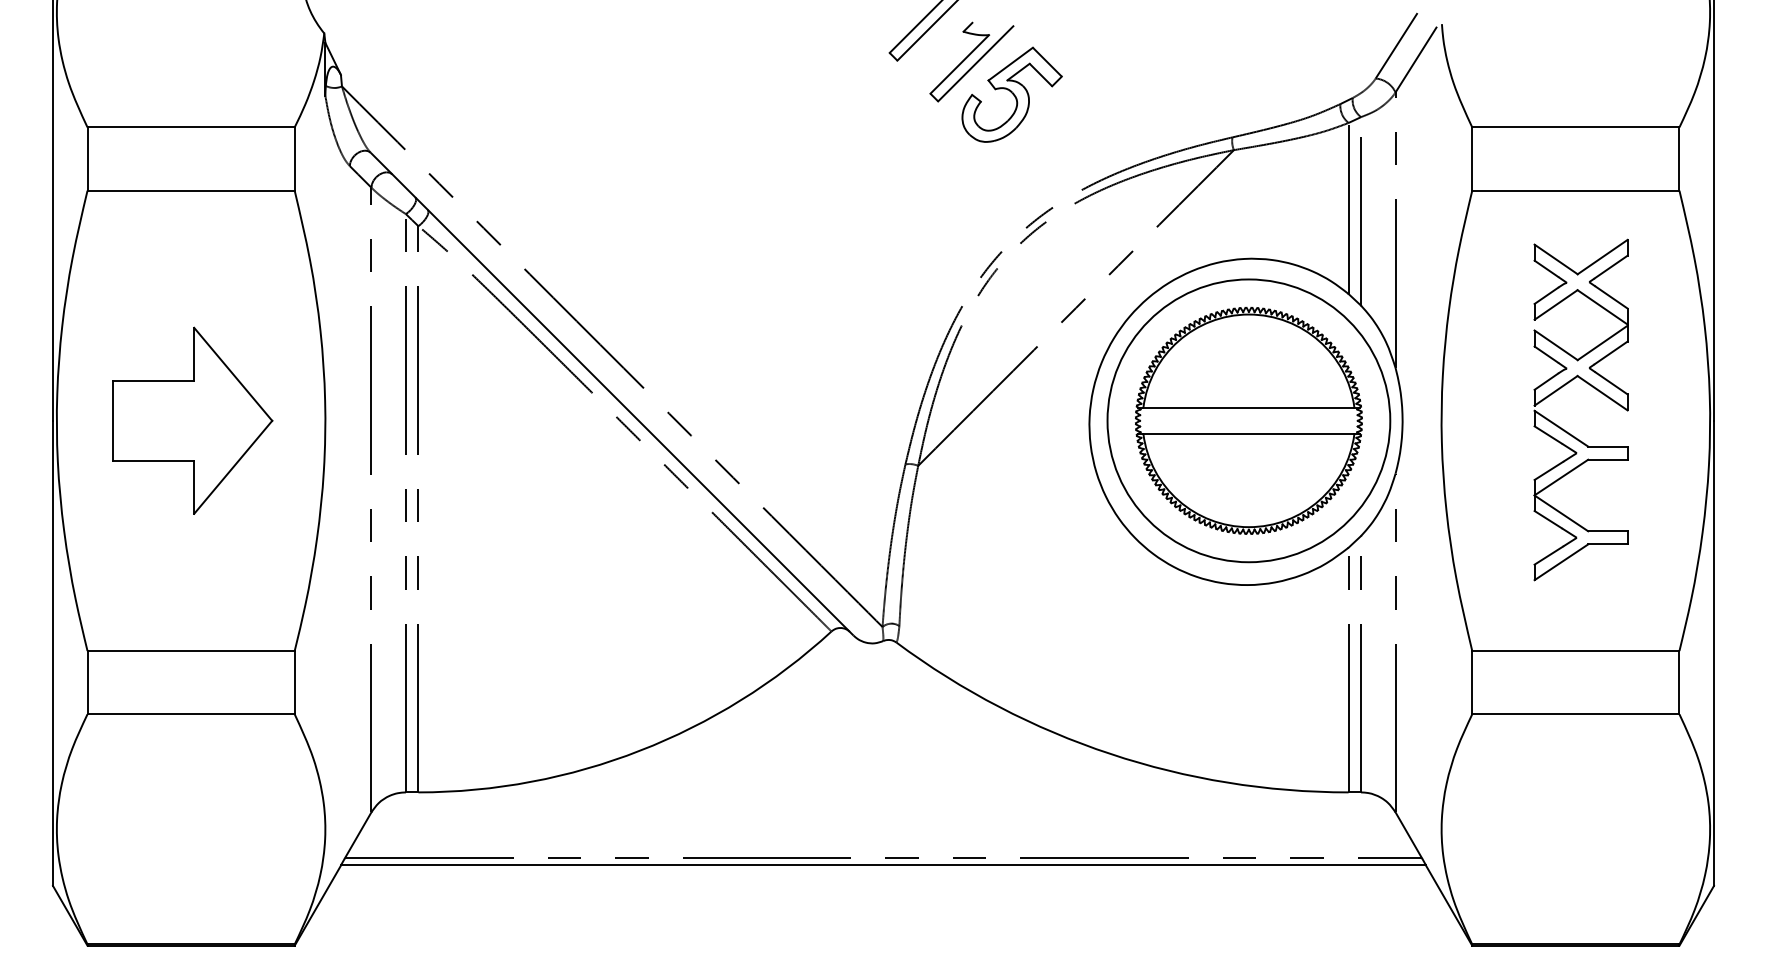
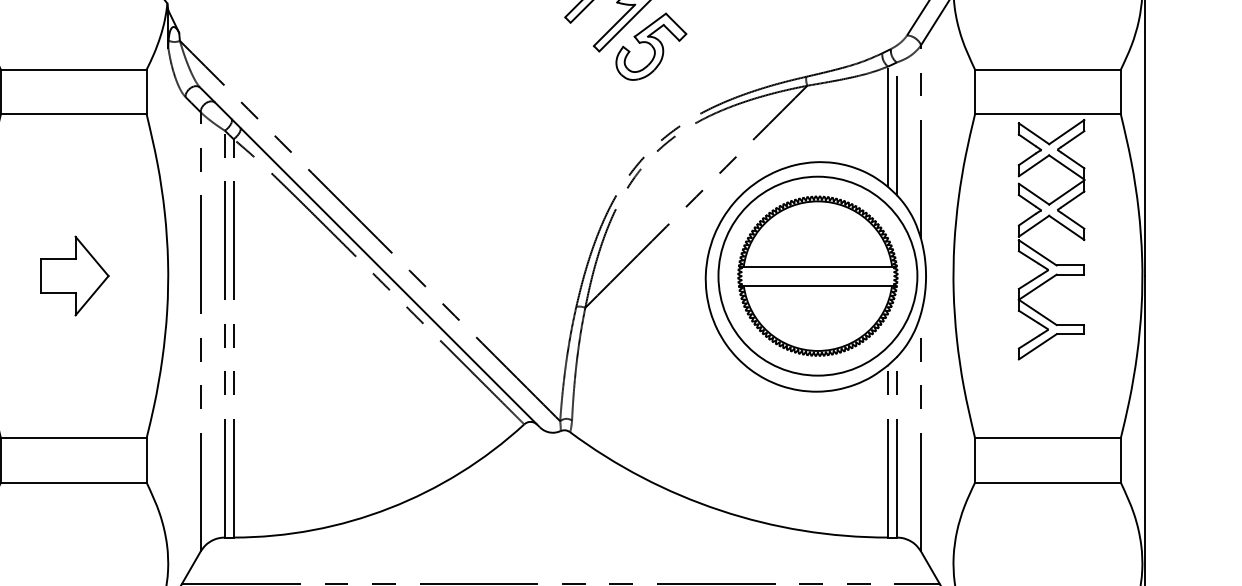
part: (1593, 388) -> (1060, 224), moved
part: (192, 420) -> (74, 275), size x0.6

